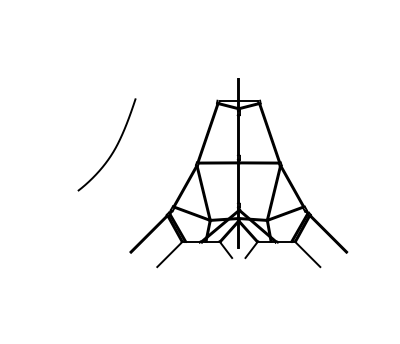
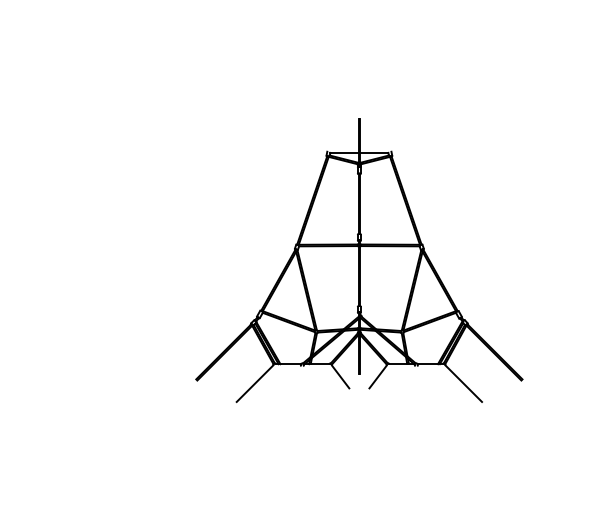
curve: (114, 147) -> (172, 222), removed

